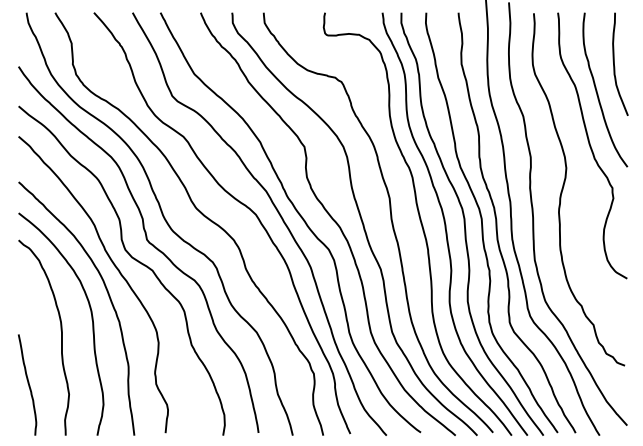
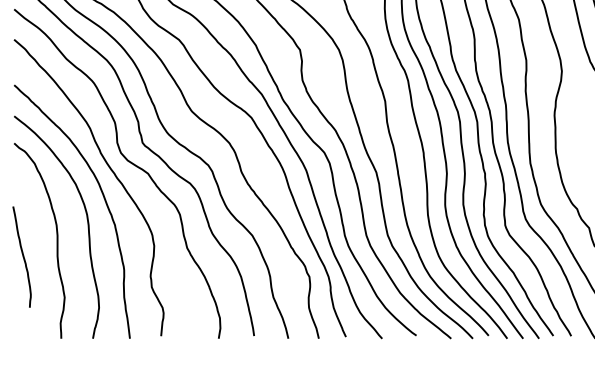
curve: (27, 383) -> (22, 255), moved

